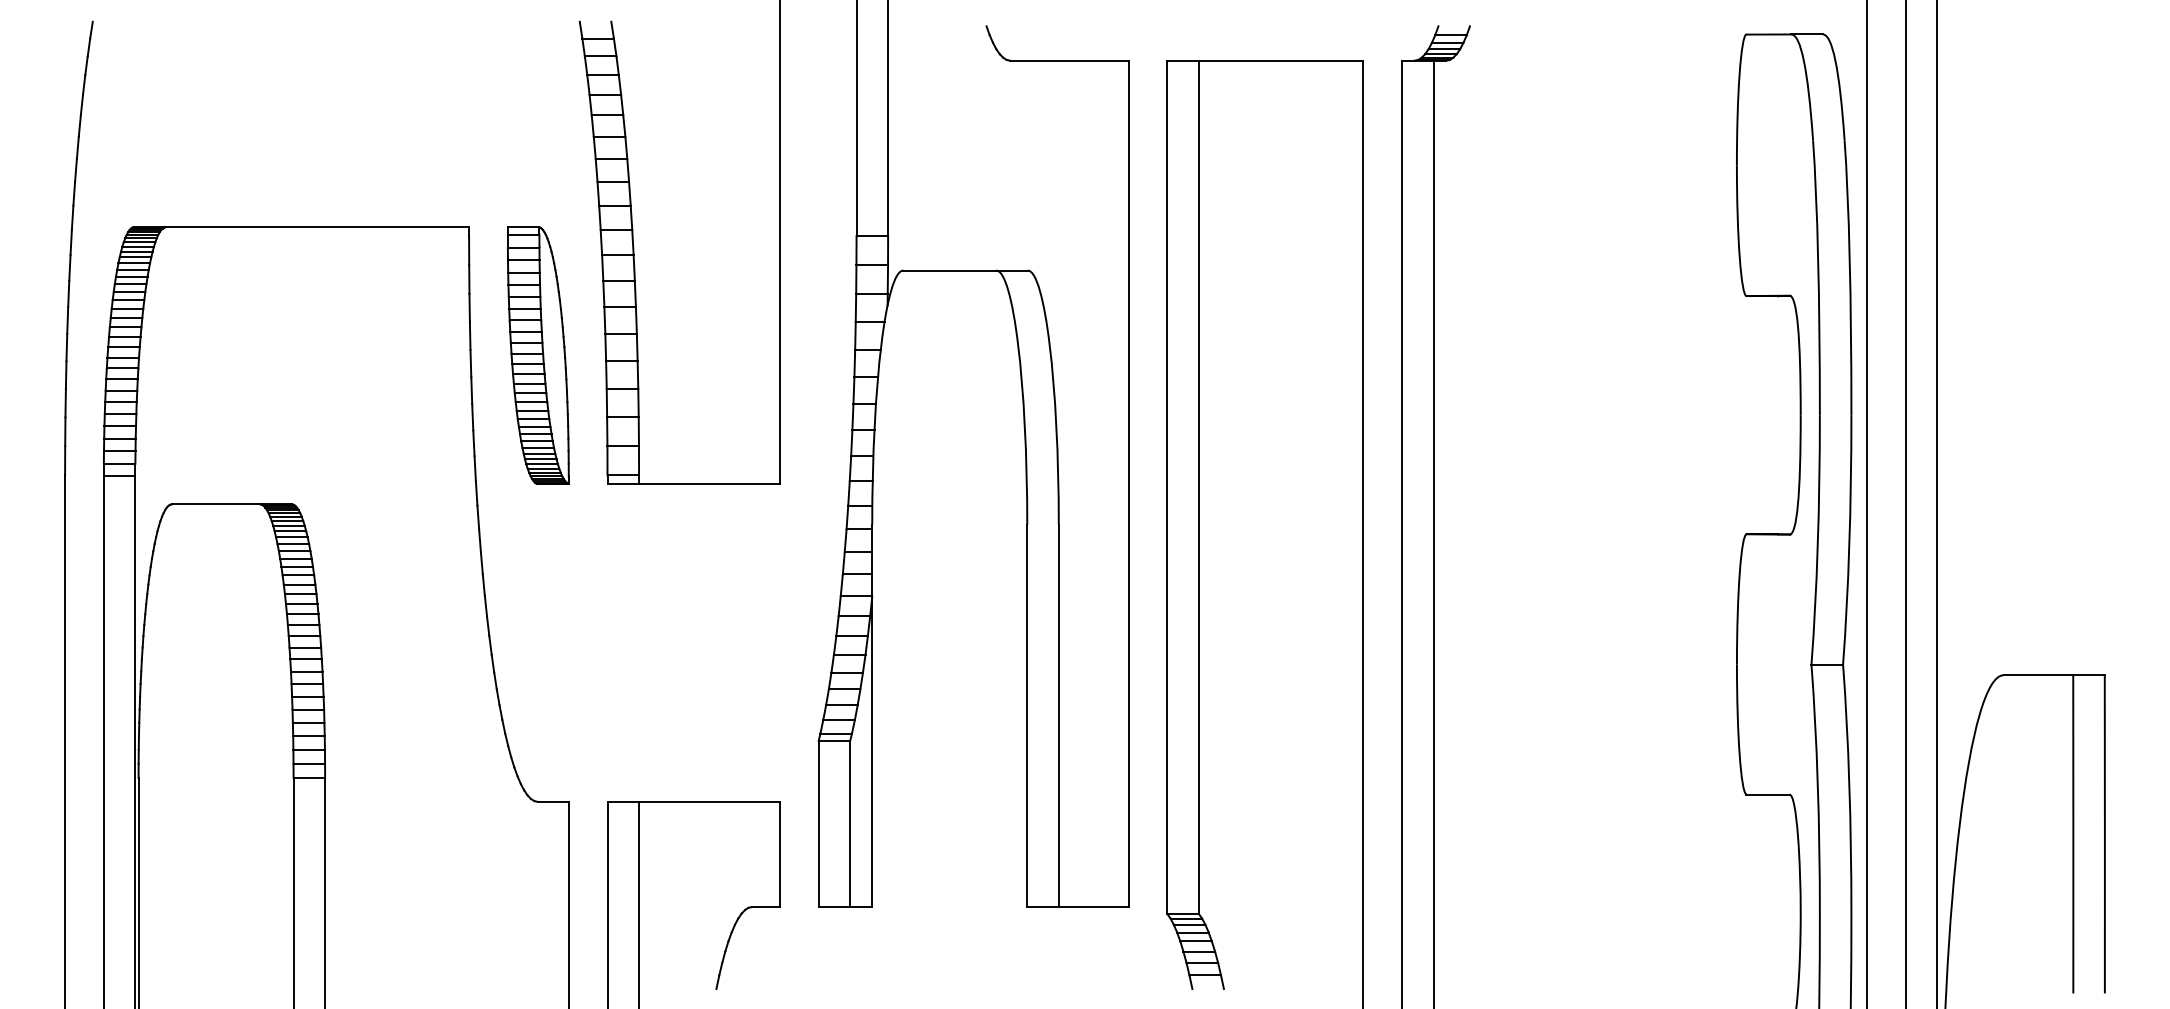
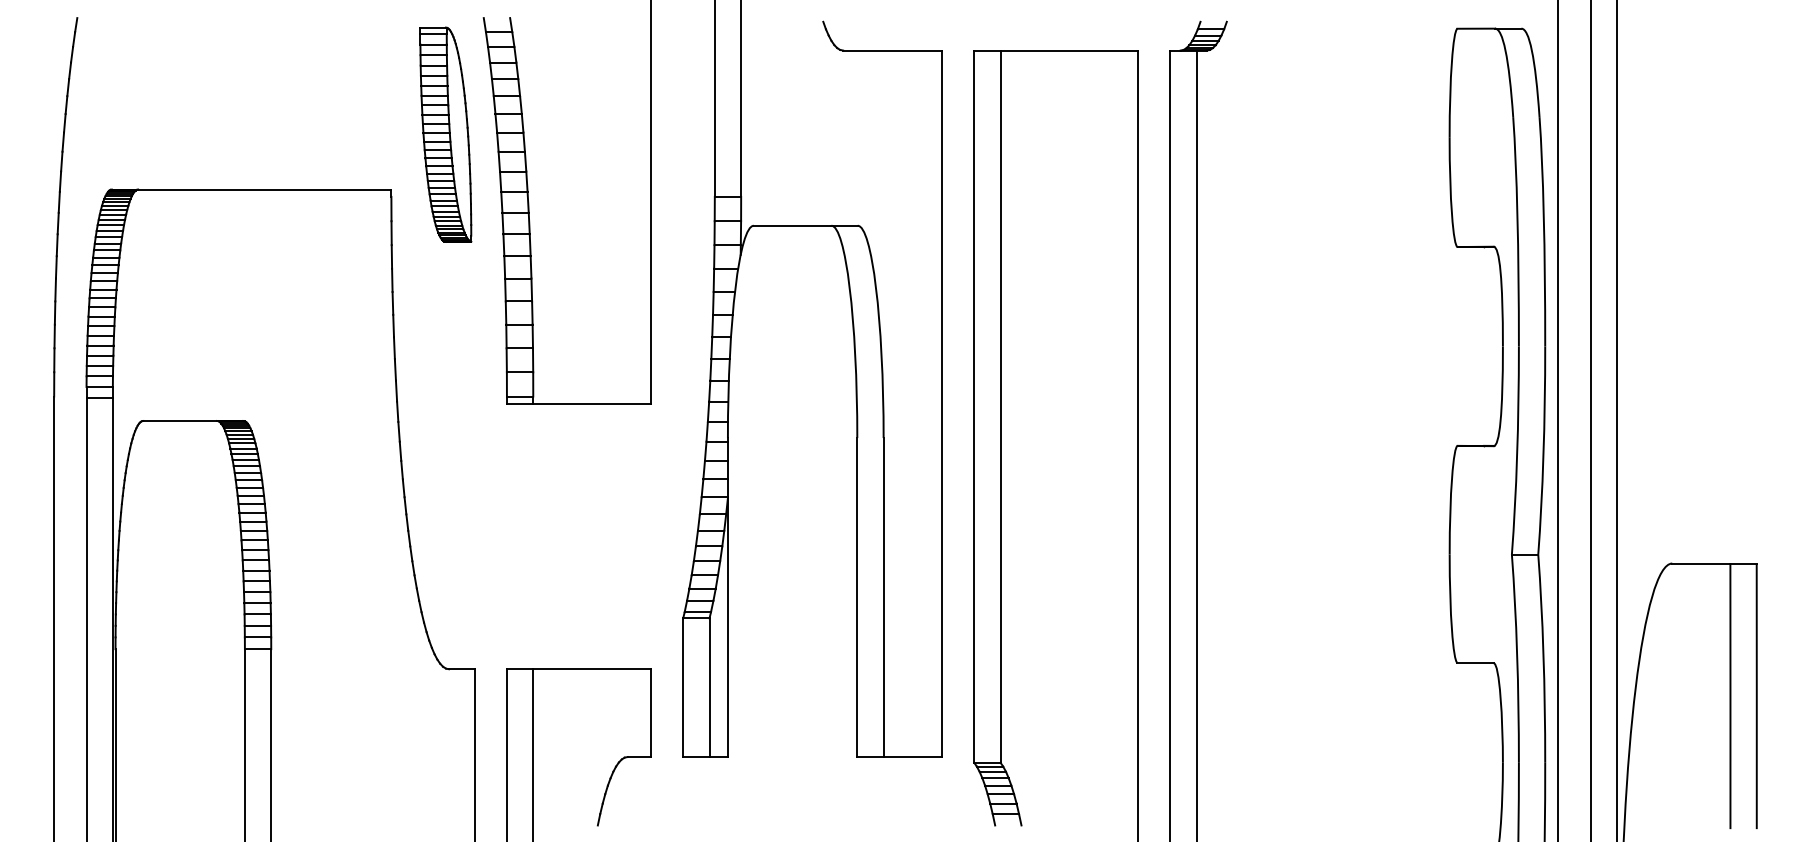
part: (538, 355) -> (445, 134), moved

